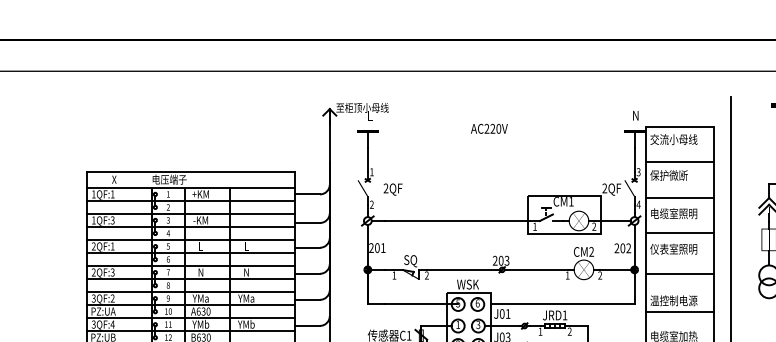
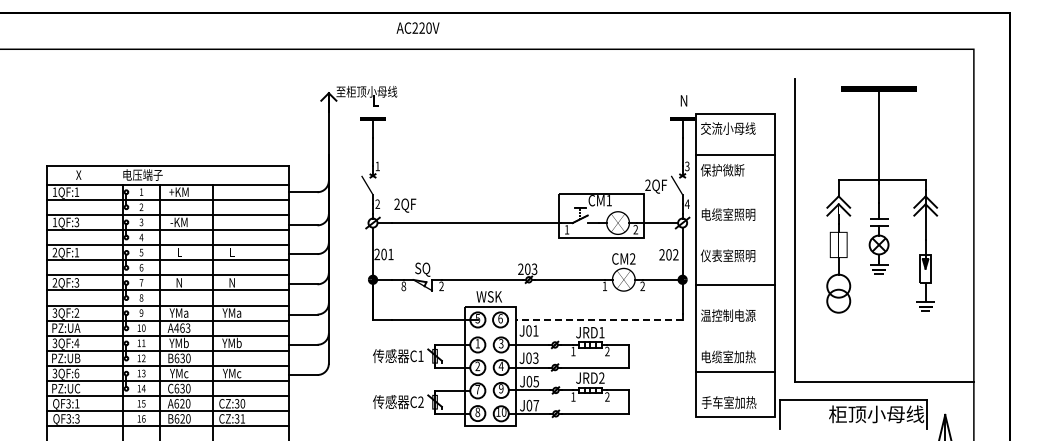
text: (488, 128) -> (417, 27), moved
text: (393, 189) -> (405, 205), moved
line: (680, 198) -> (735, 196), removed
line: (680, 233) -> (735, 237), removed
text: (394, 275) -> (403, 286), 1 -> 8
line: (562, 304) -> (599, 319), solid -> dashed
text: (203, 310) -> (182, 327), A630 -> A463
line: (680, 312) -> (735, 329), removed

